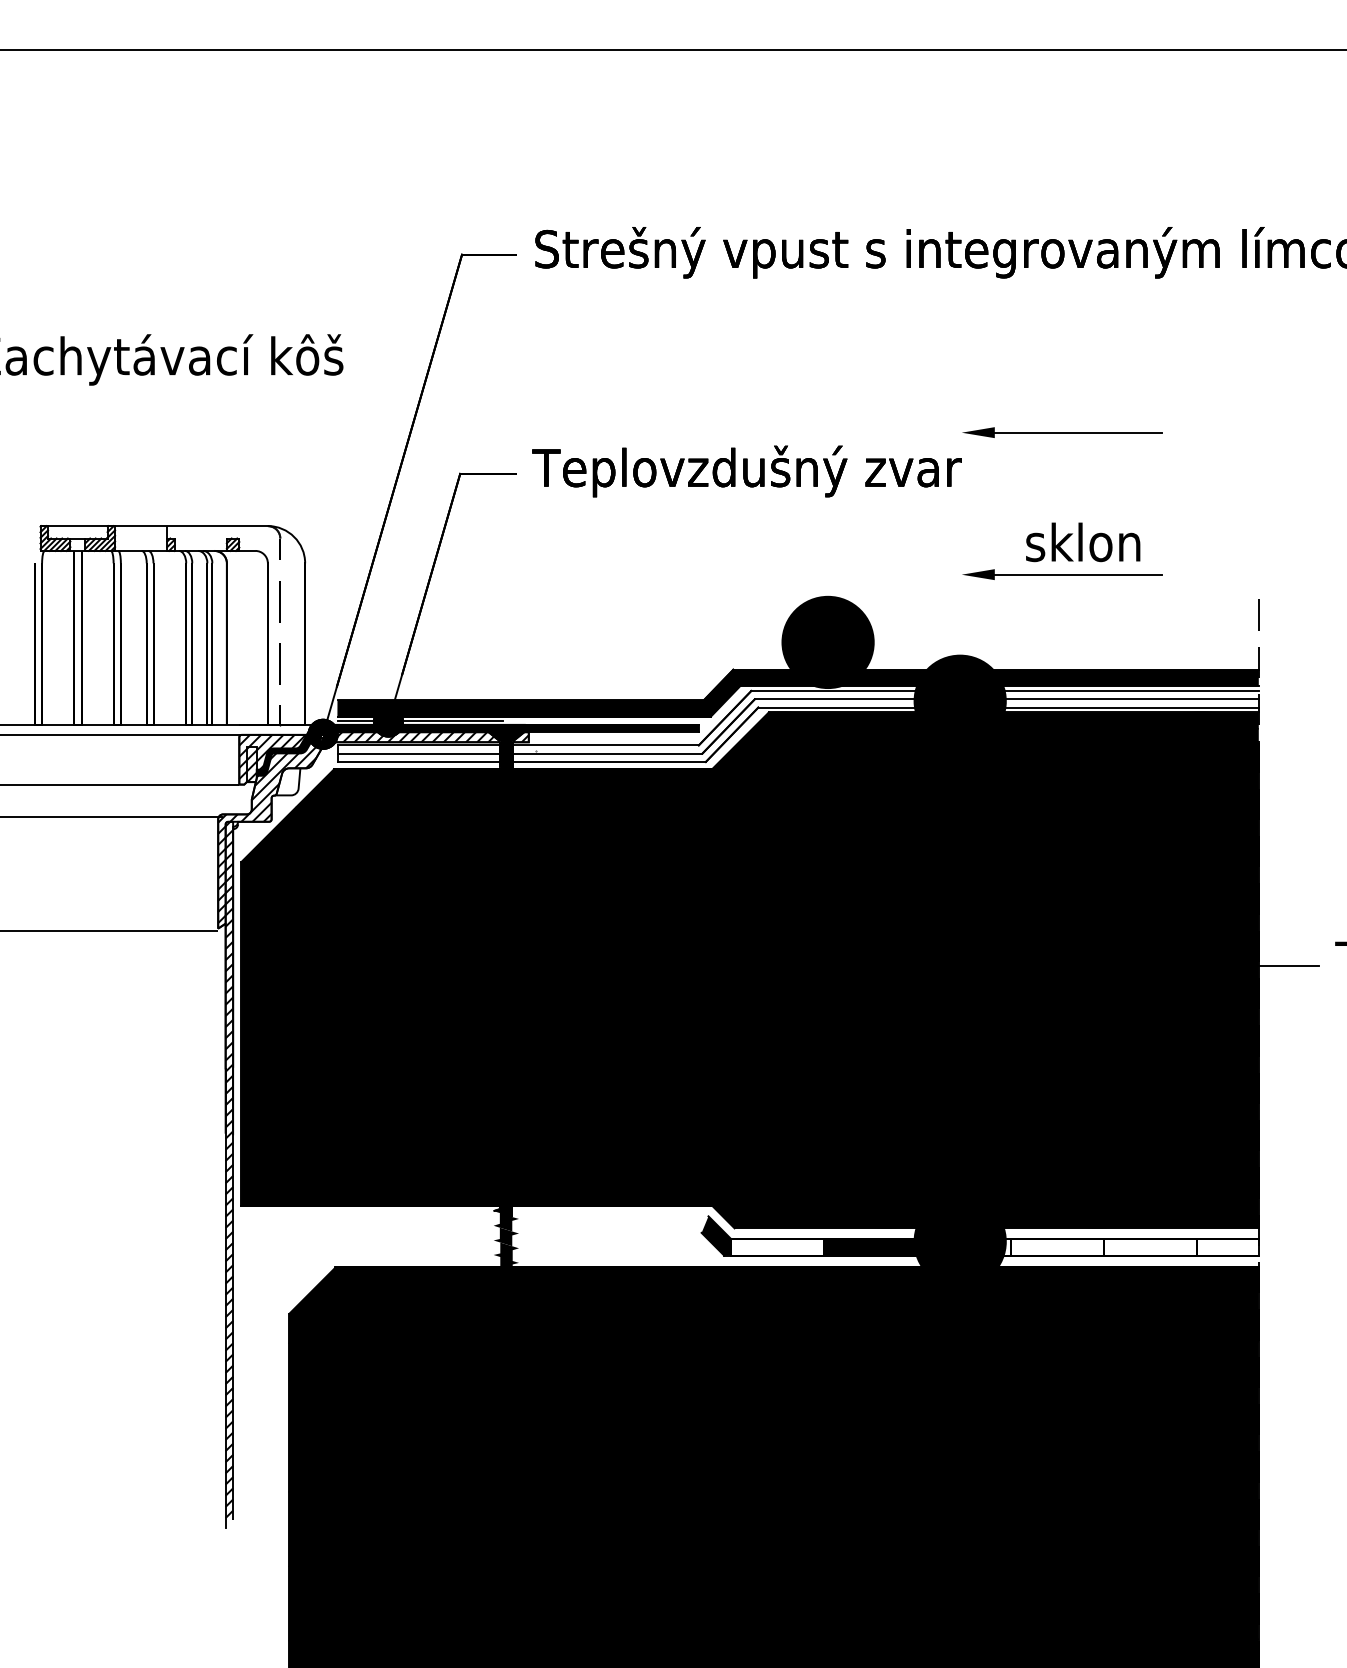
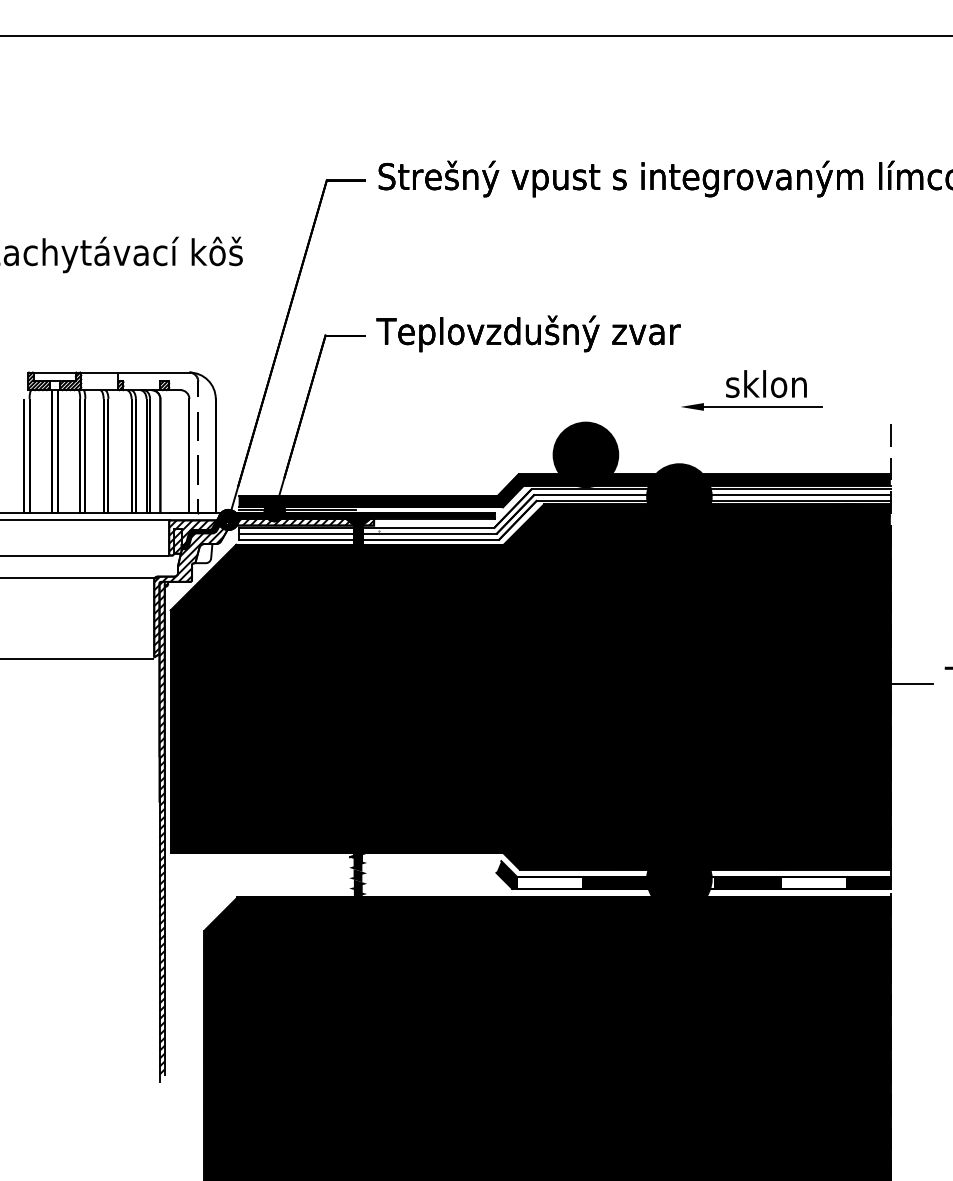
part: (1062, 432) -> (751, 306), removed
fill: (1056, 1247) -> (747, 883), added
fill: (1227, 1247) -> (868, 883), added

